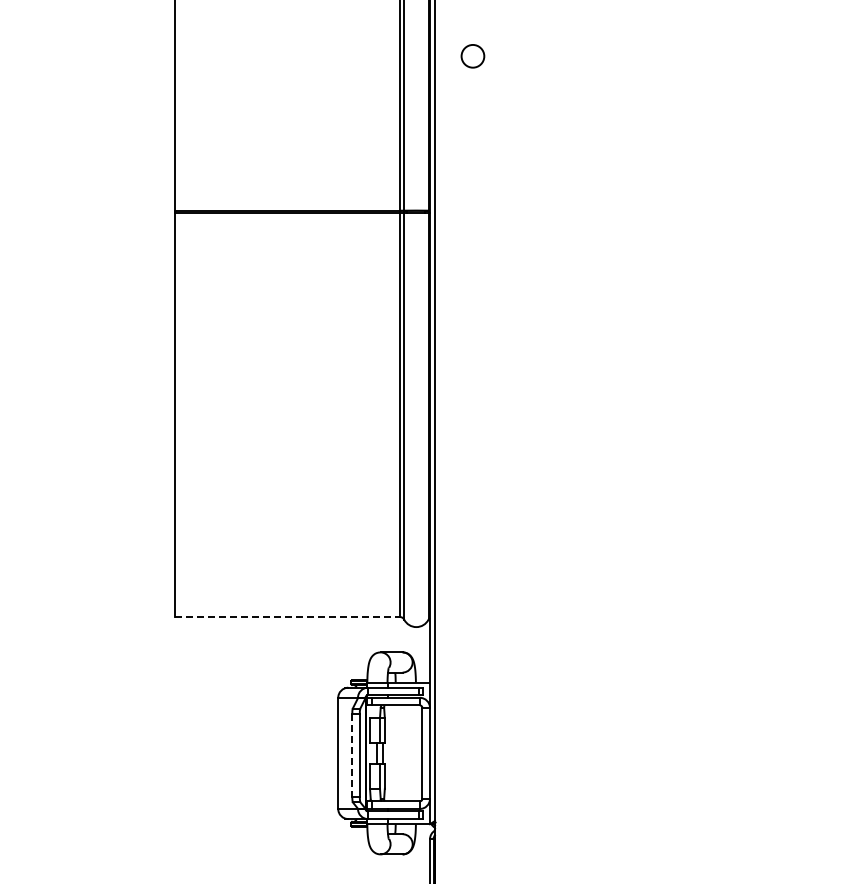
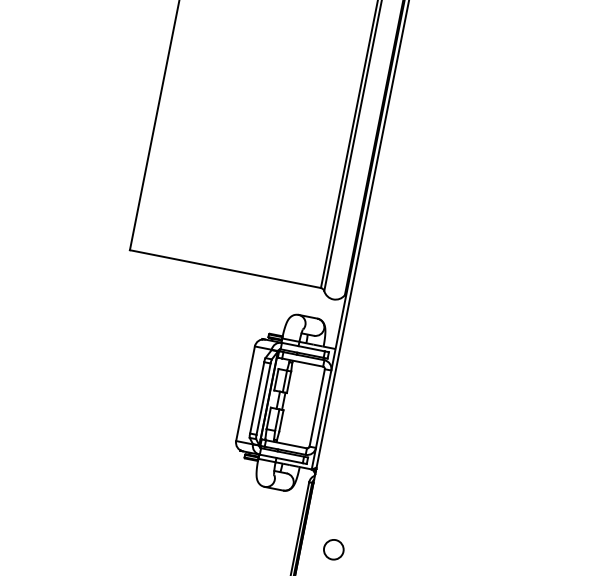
line: (288, 617) -> (226, 269), dashed -> solid
line: (352, 755) -> (257, 397), dashed -> solid

